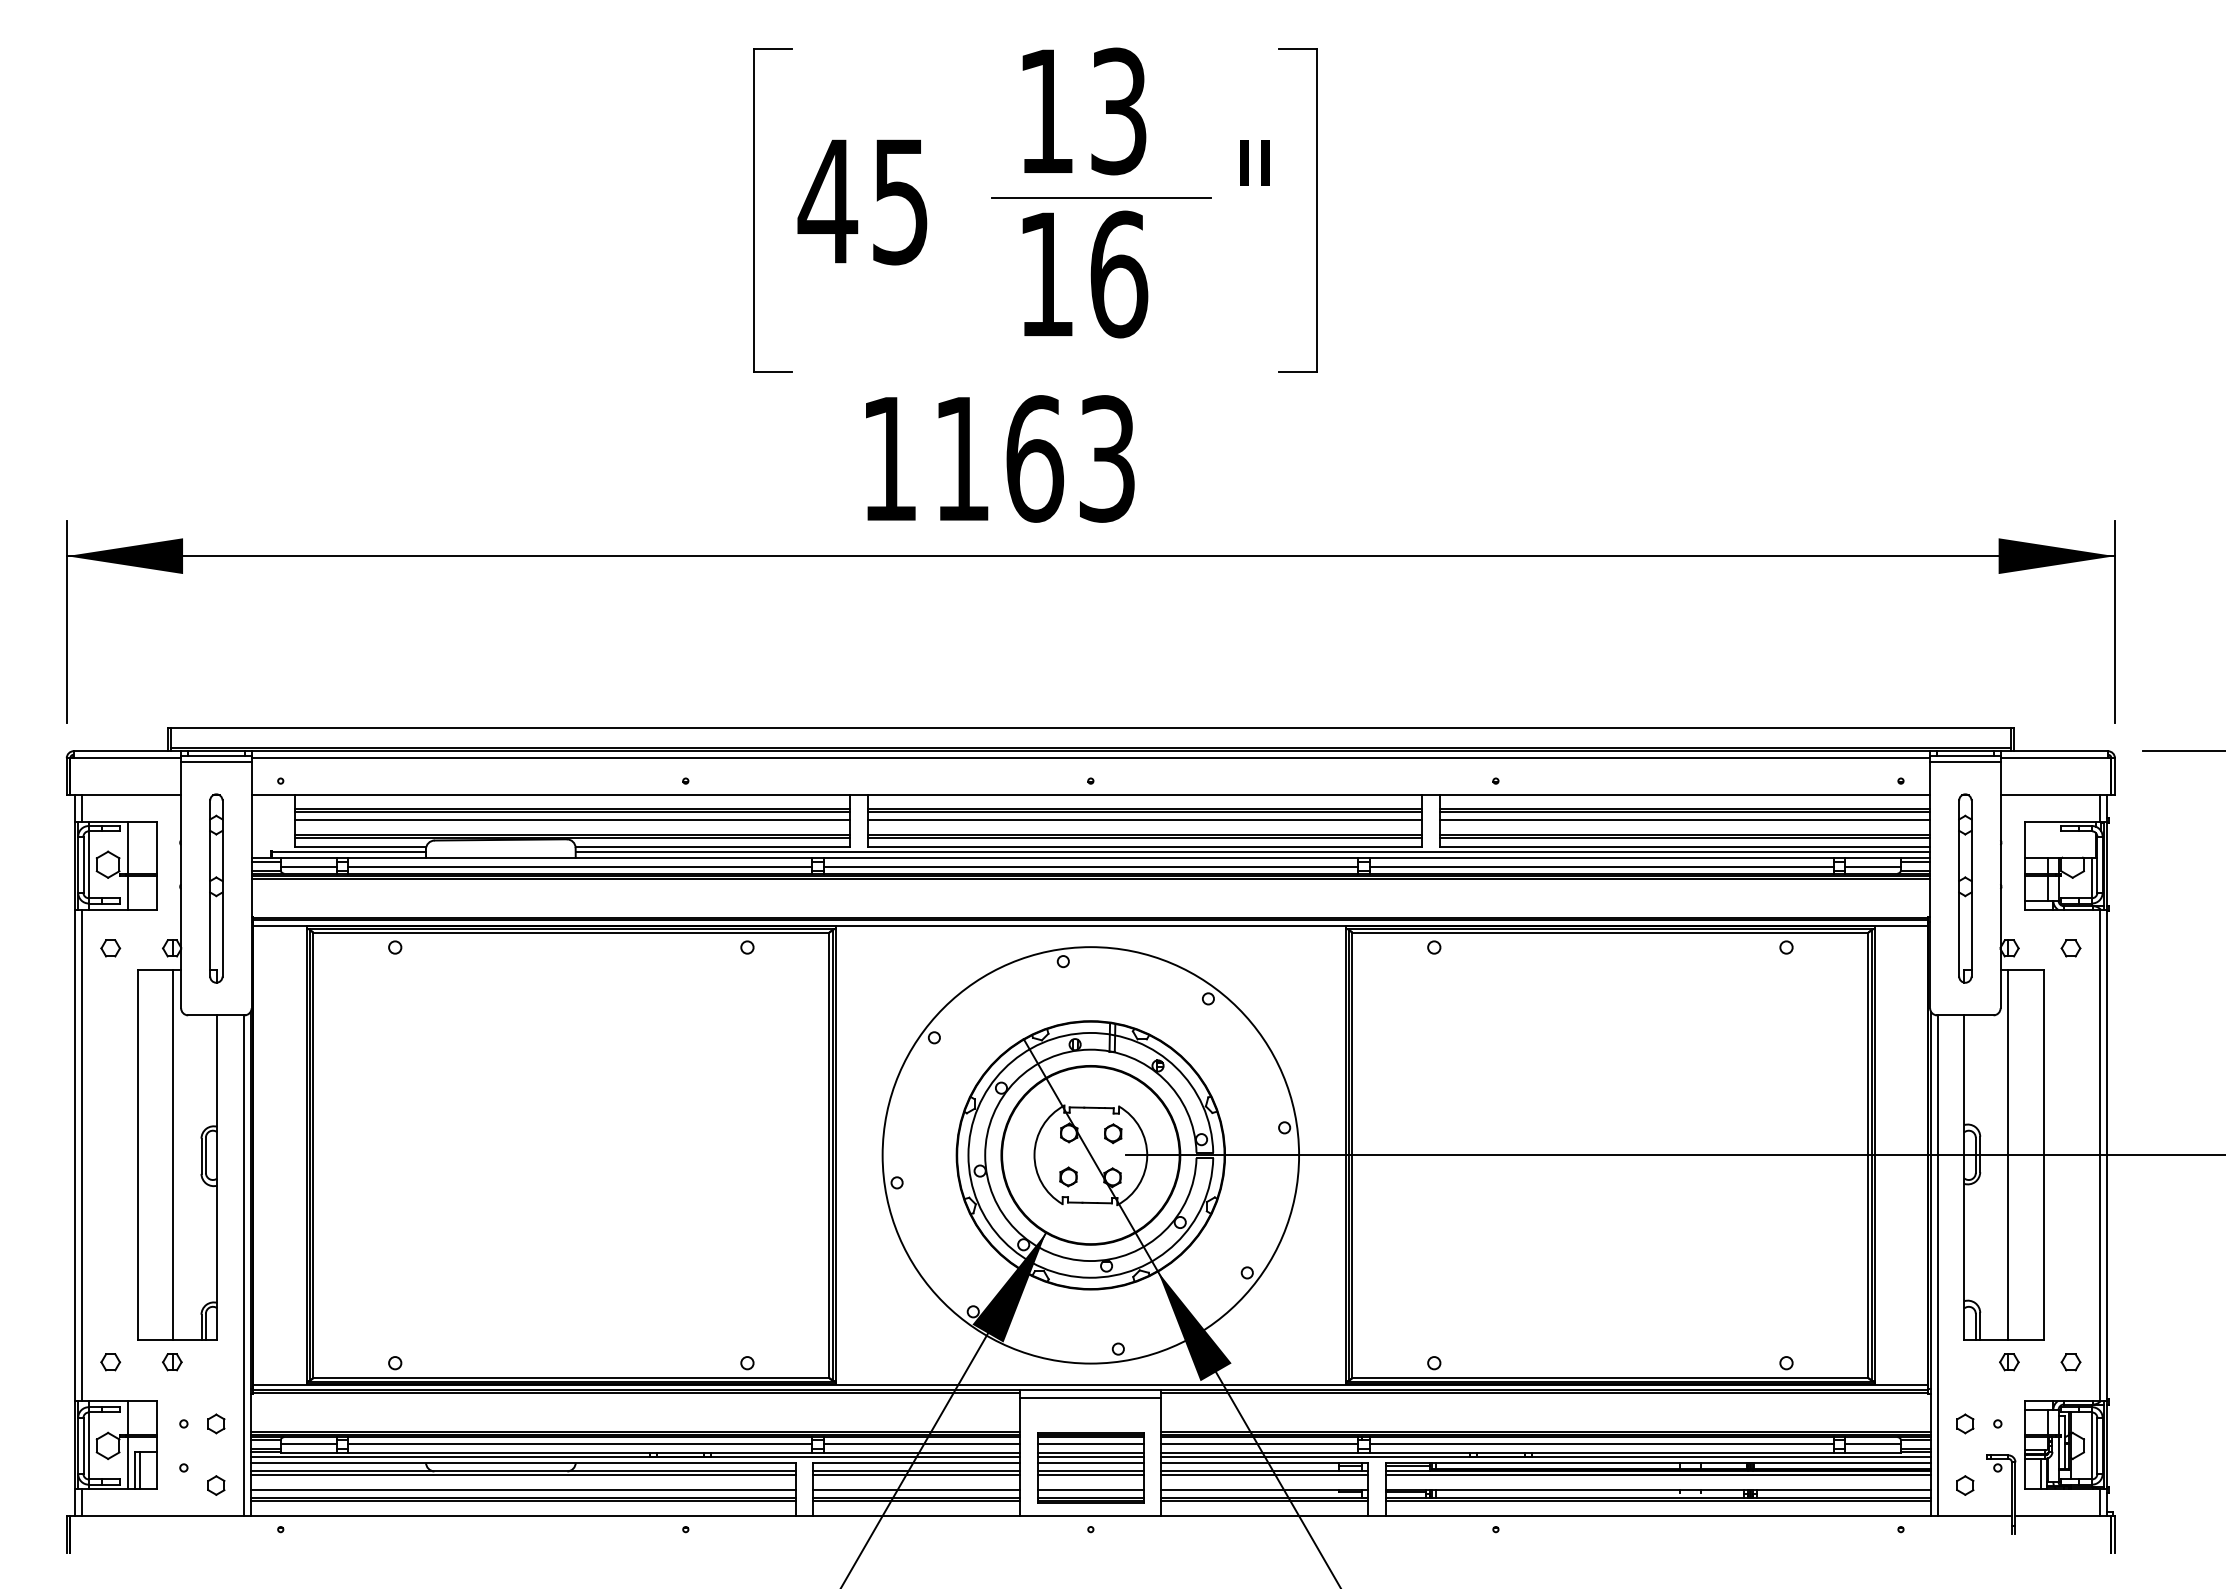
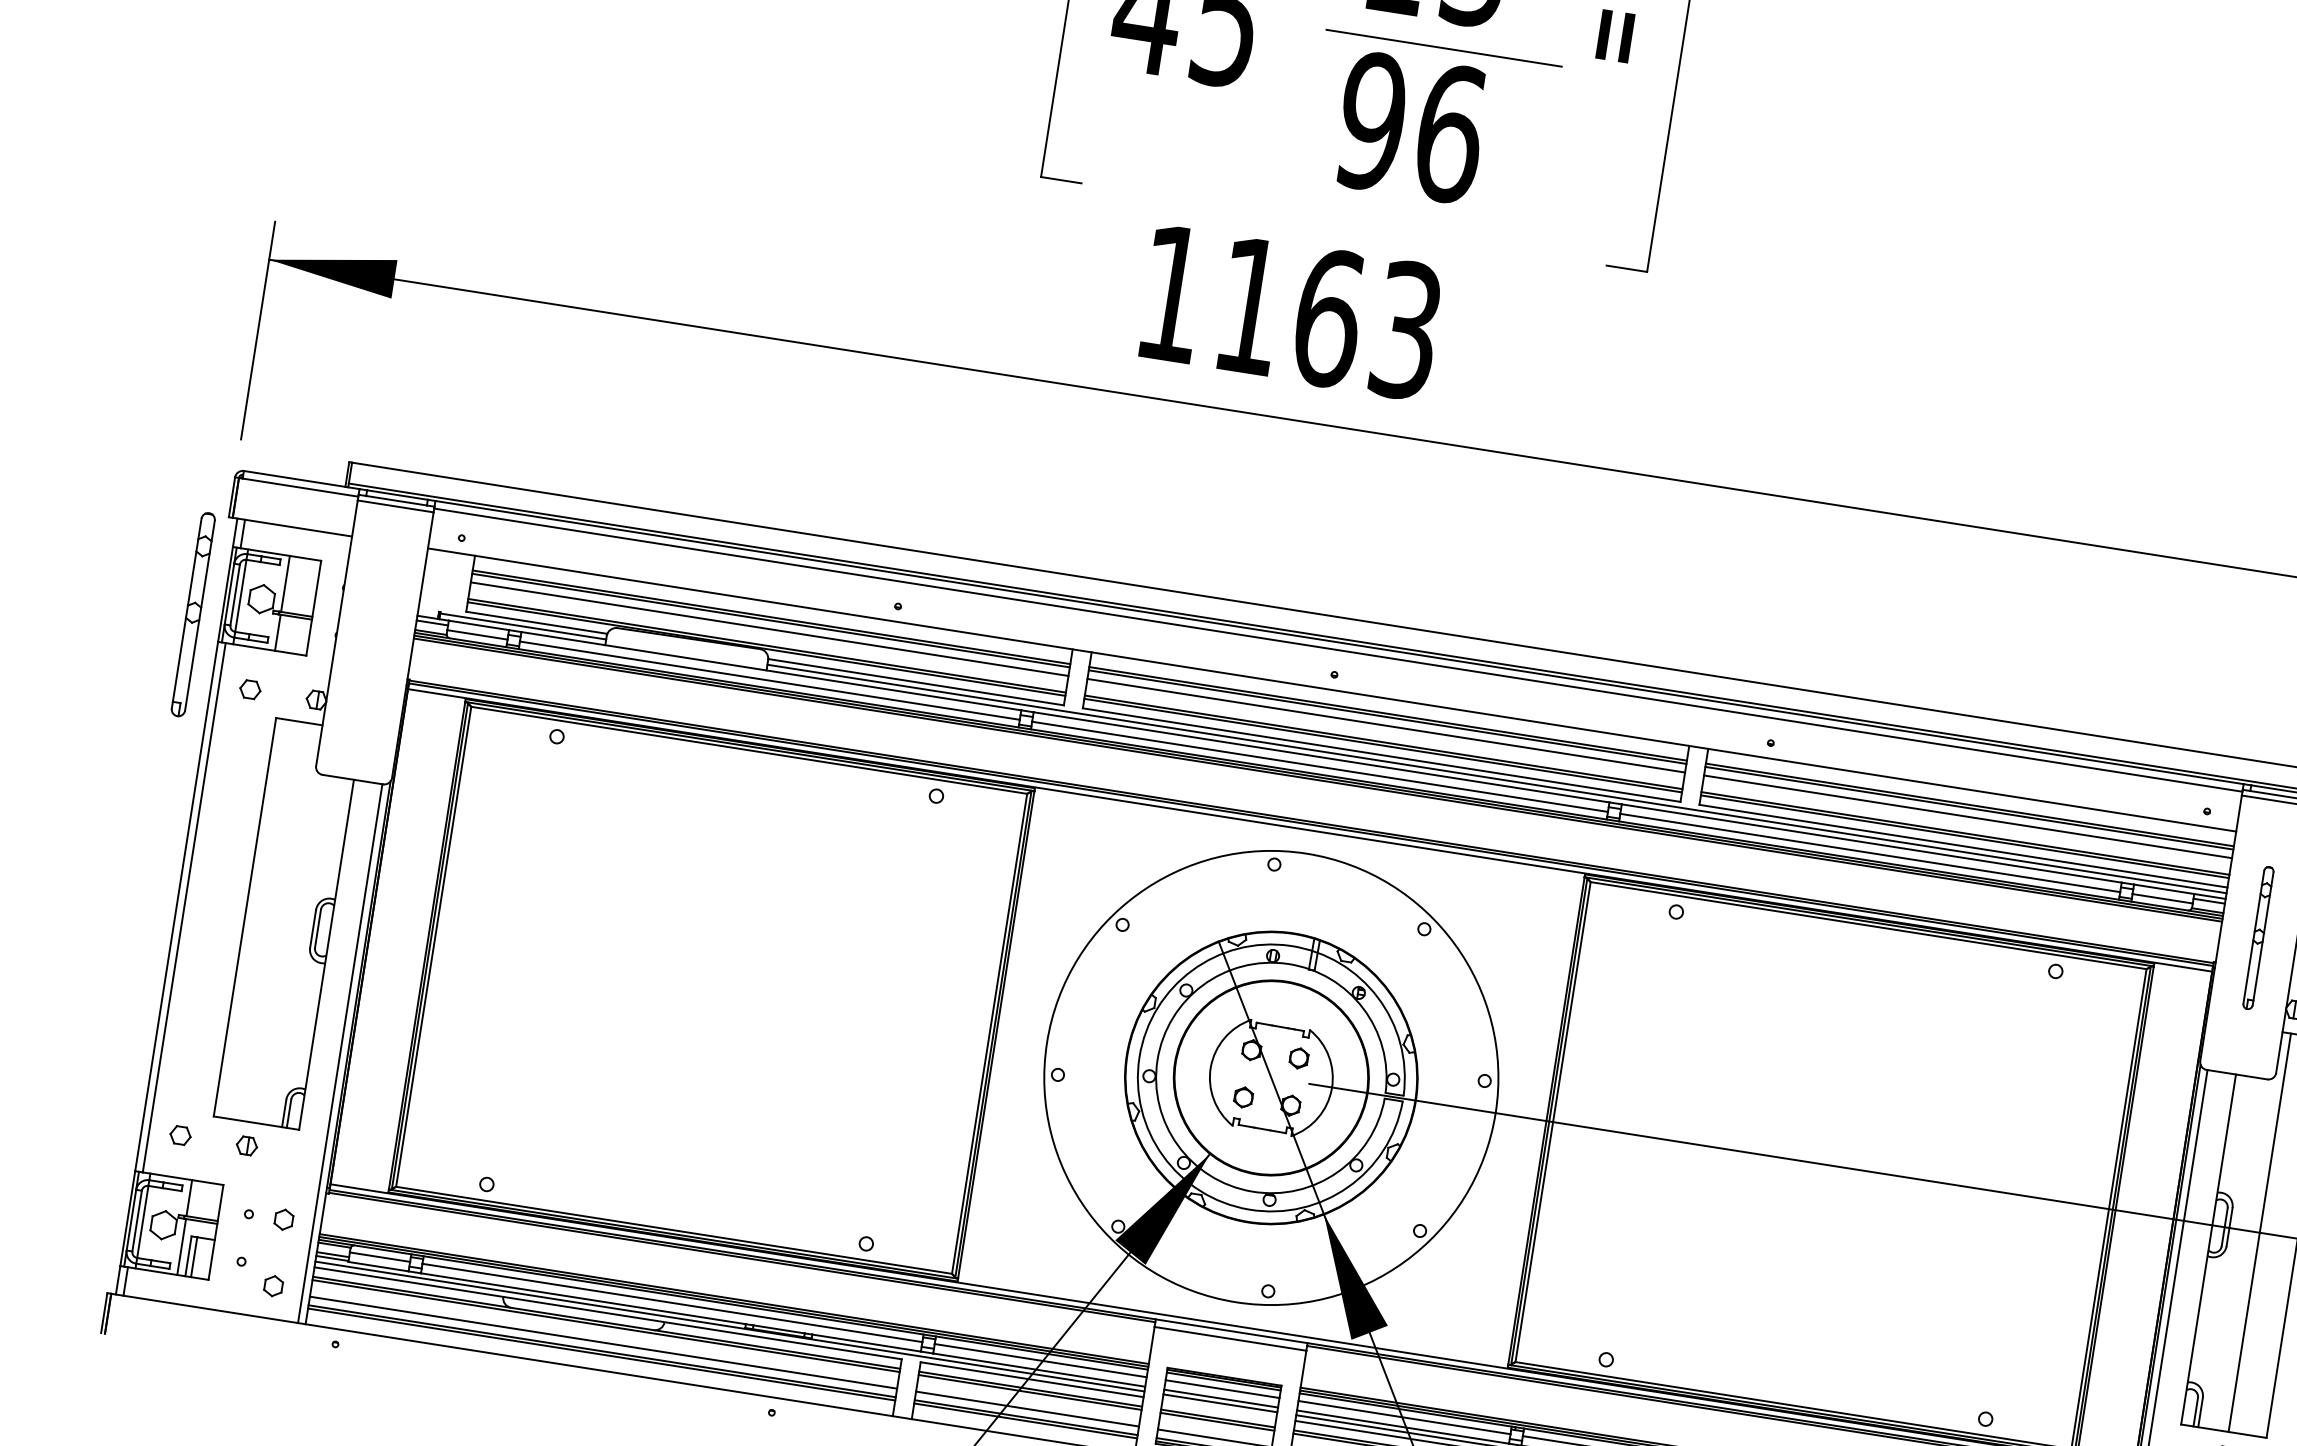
text: (1045, 274) -> (1371, 121), 16 -> 96
part: (216, 888) -> (193, 614), moved
part: (1965, 888) -> (2258, 938), size x0.7
line: (173, 1155) -> (283, 923), removed
line: (1090, 1462) -> (1219, 1408), removed

